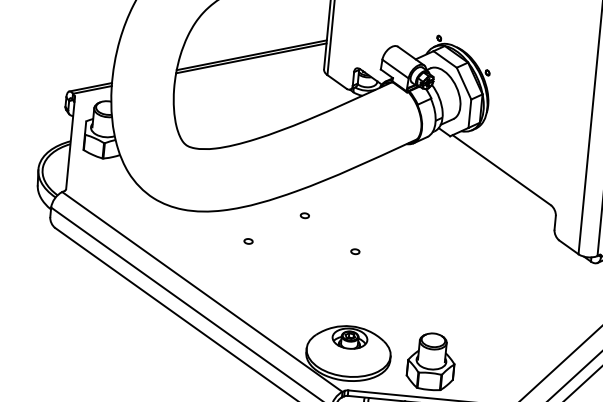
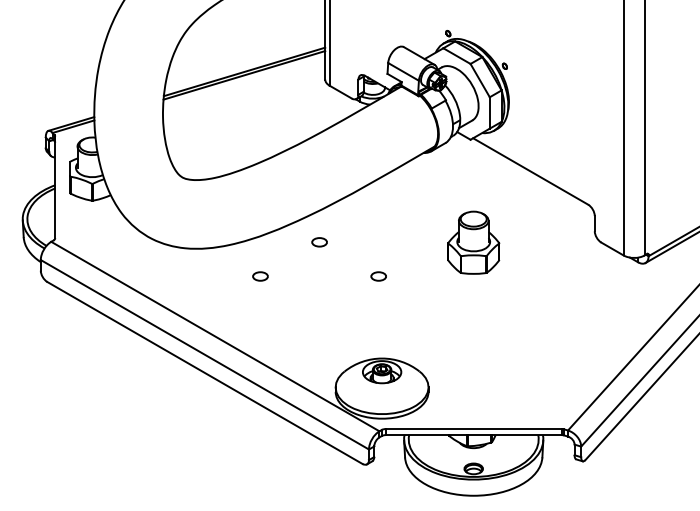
part: (304, 215) -> (319, 241), size x1.6
part: (248, 240) -> (260, 275), size x1.6
part: (355, 250) -> (378, 275), size x1.6
part: (431, 361) -> (473, 242), moved

